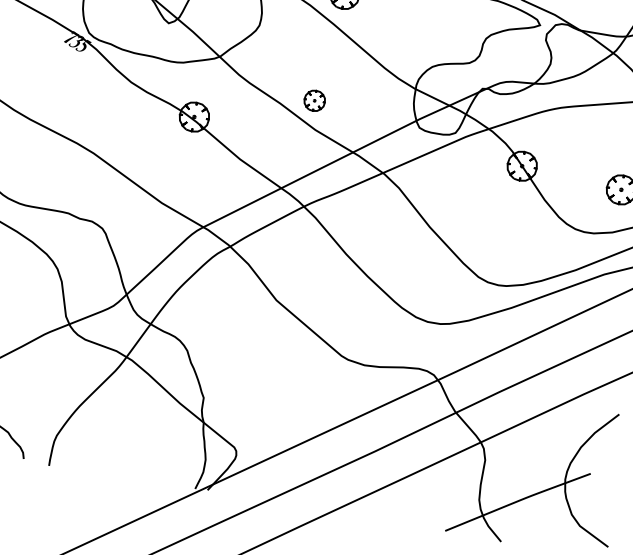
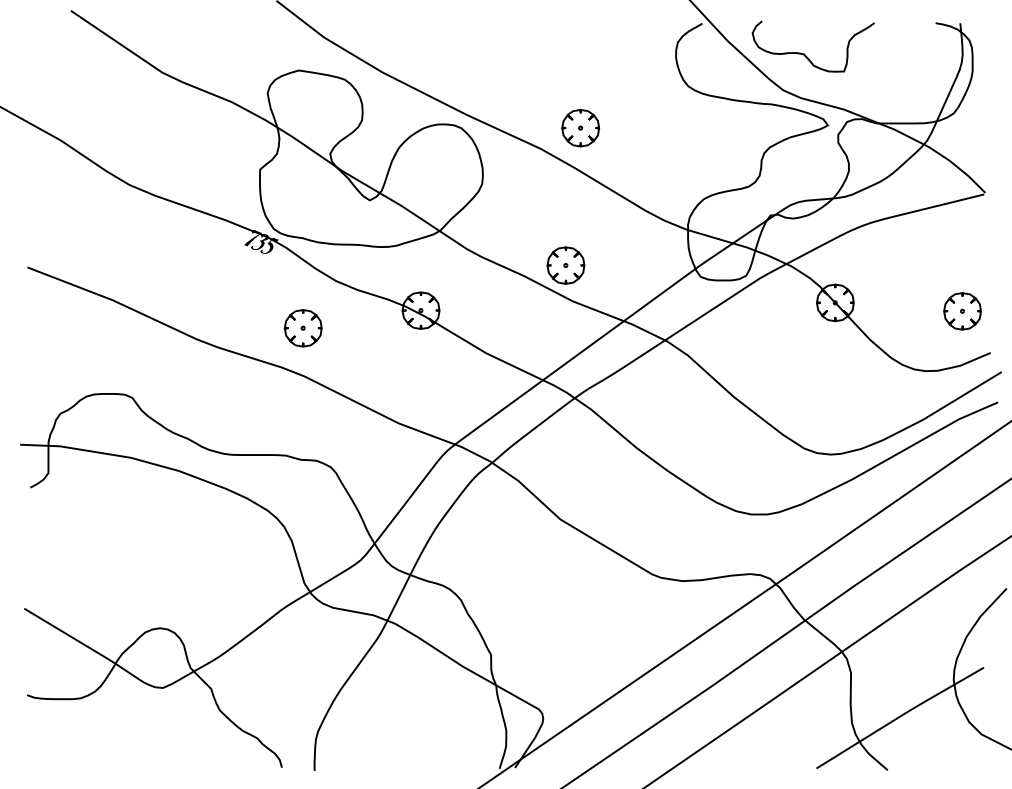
part: (314, 100) -> (565, 265), size x1.43
part: (98, 115) -> (302, 328), added

